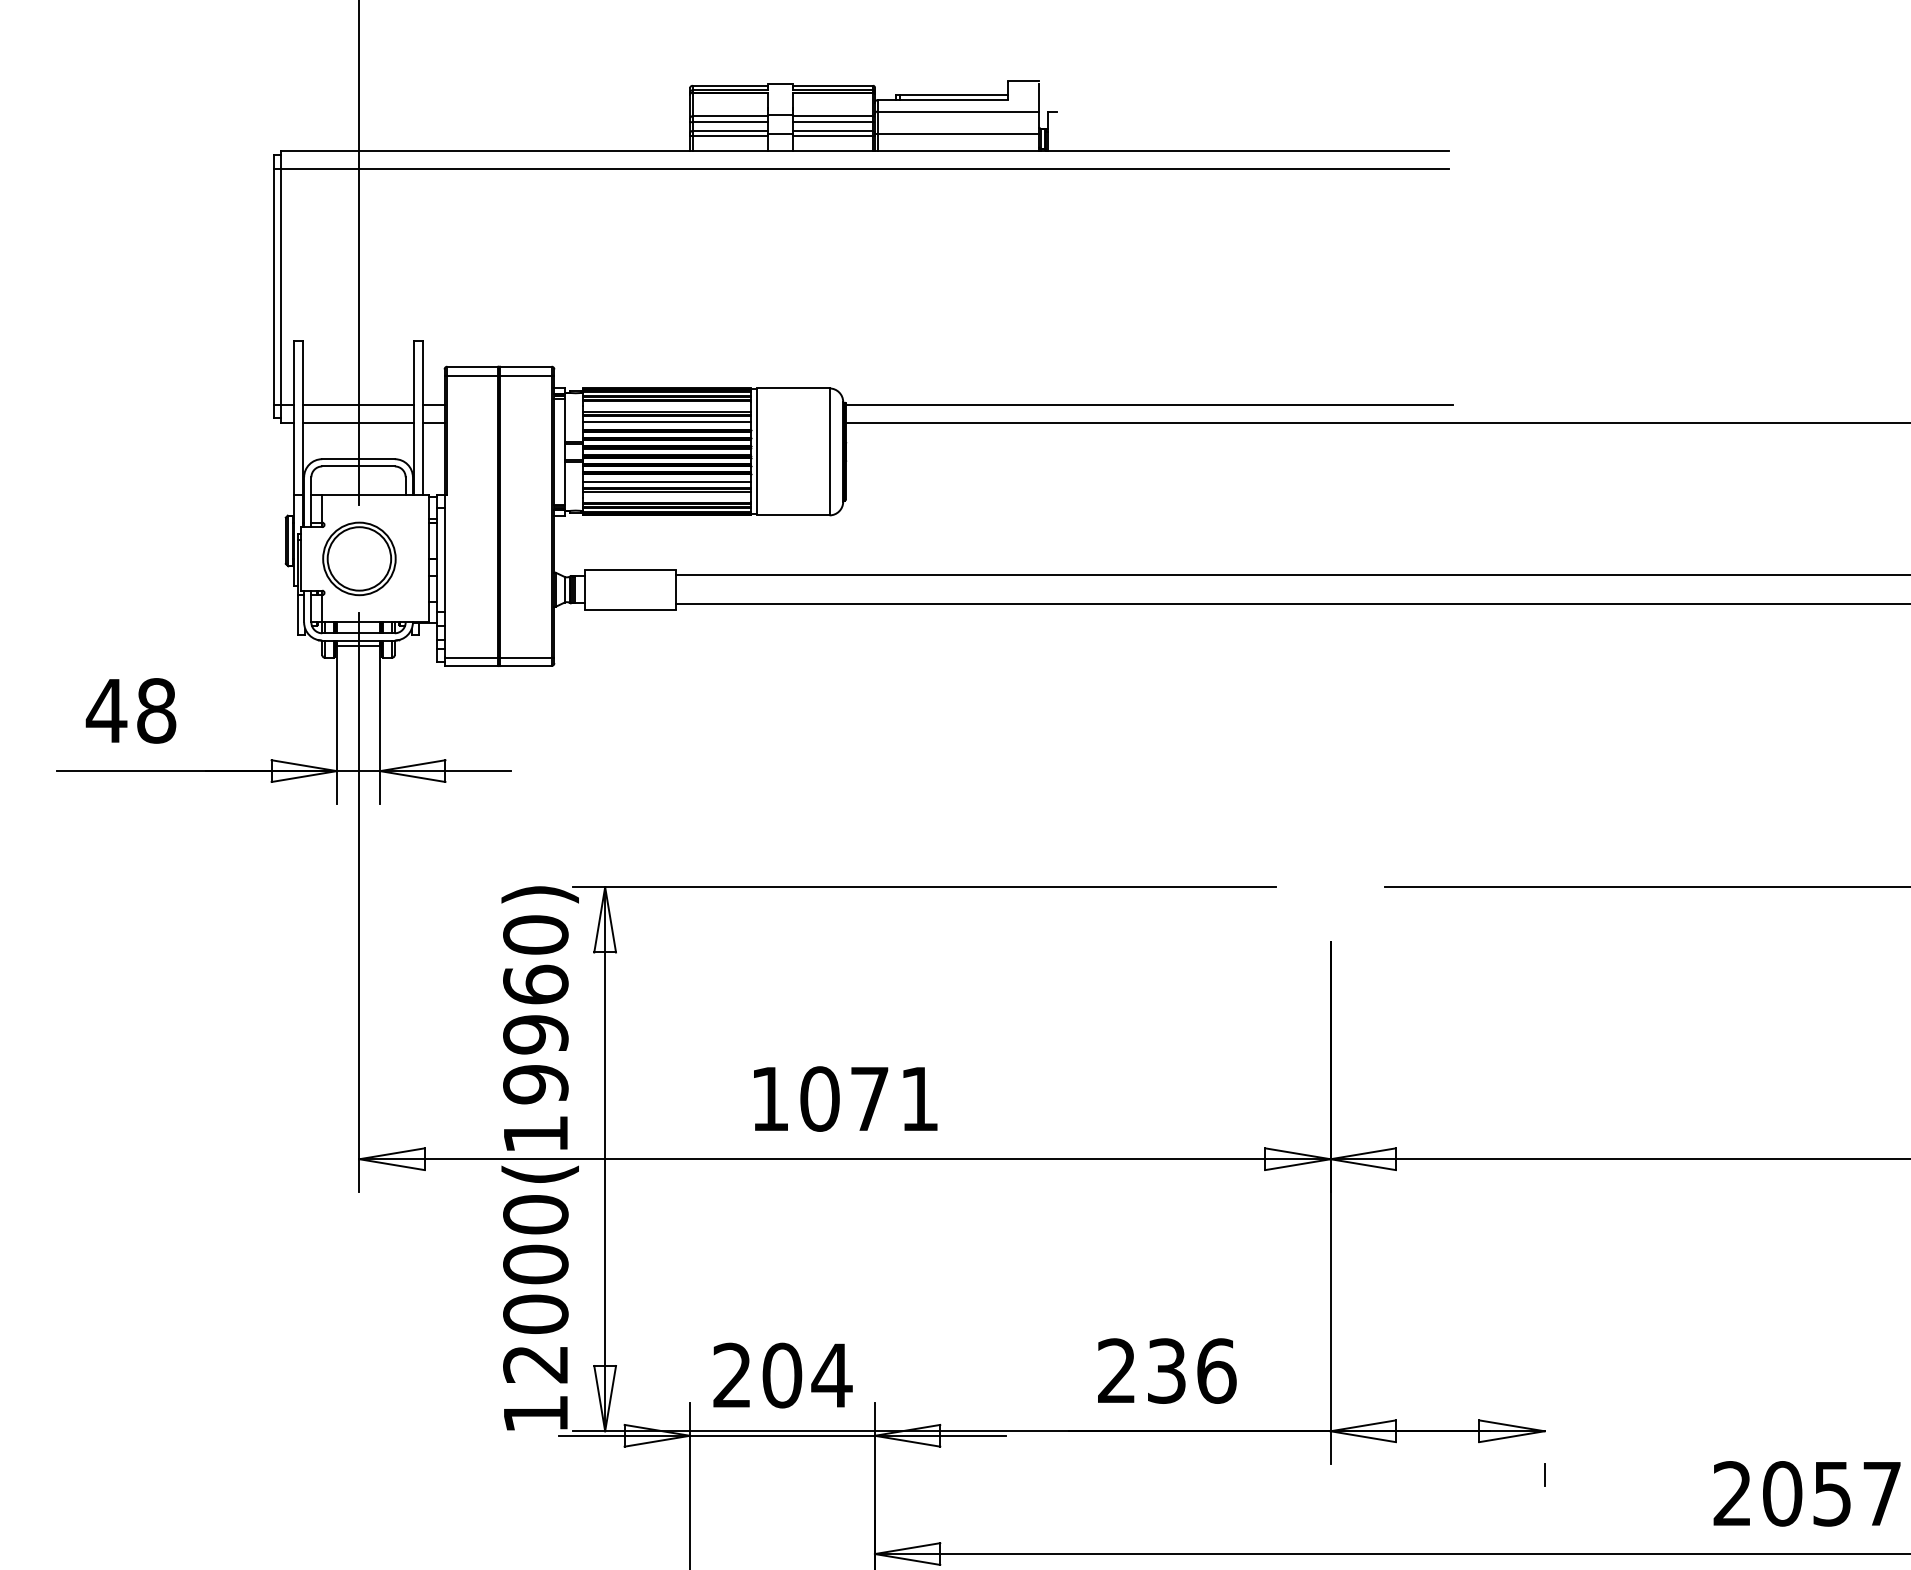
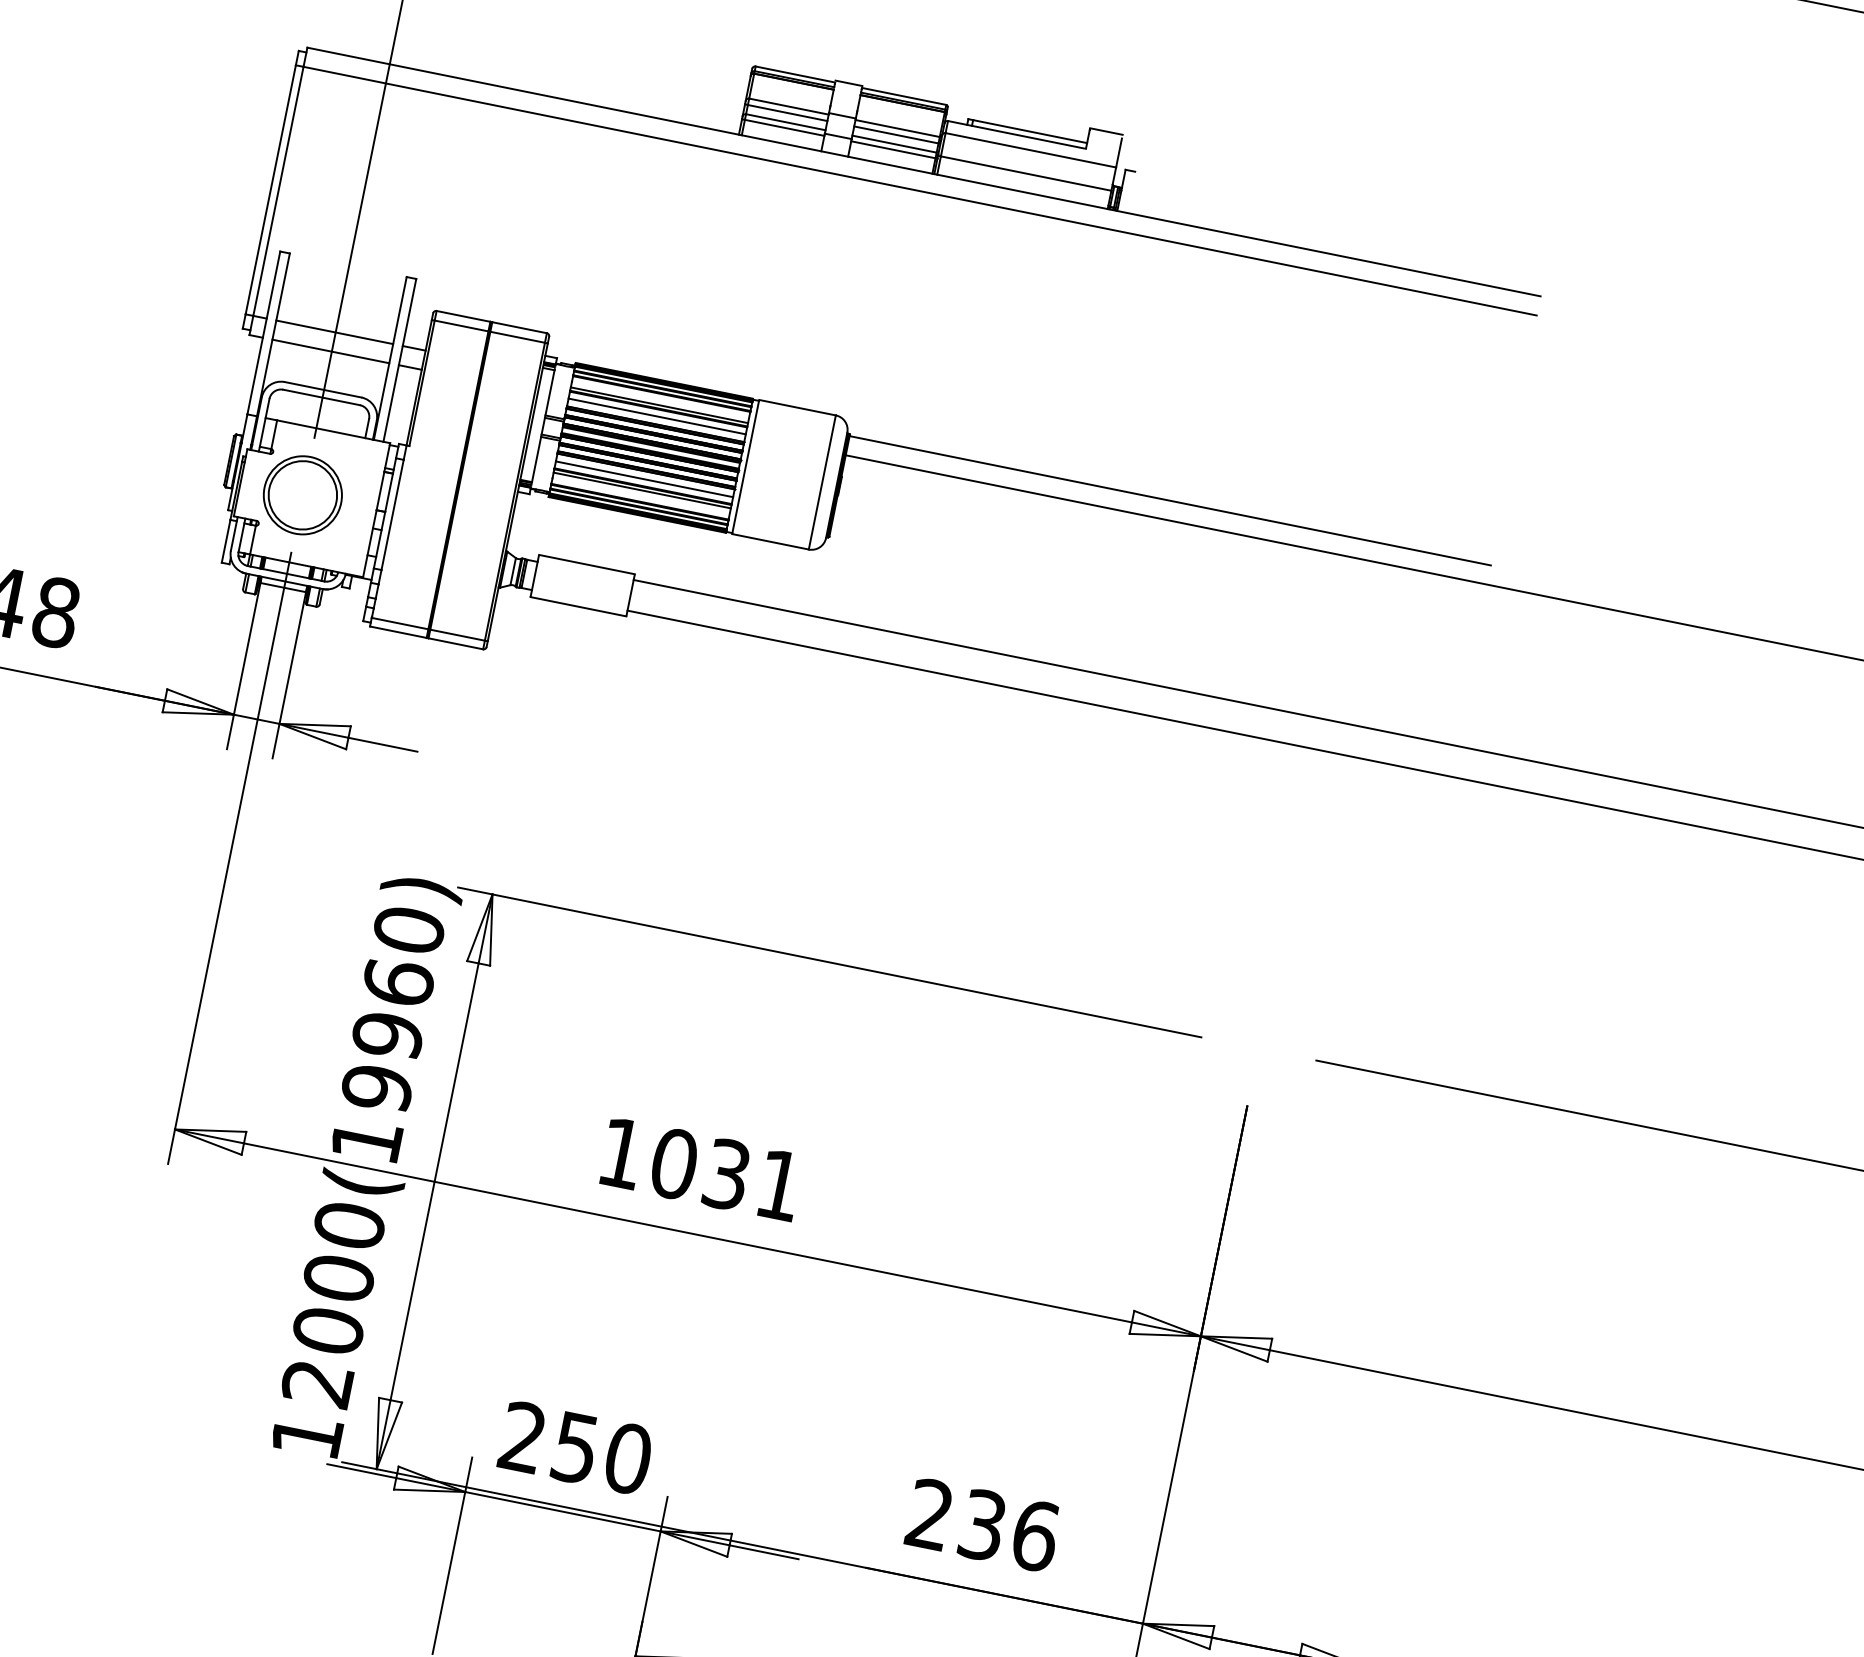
text: (869, 1098) -> (726, 1173), 1071 -> 1031
text: (807, 1375) -> (602, 1453), 204 -> 250

